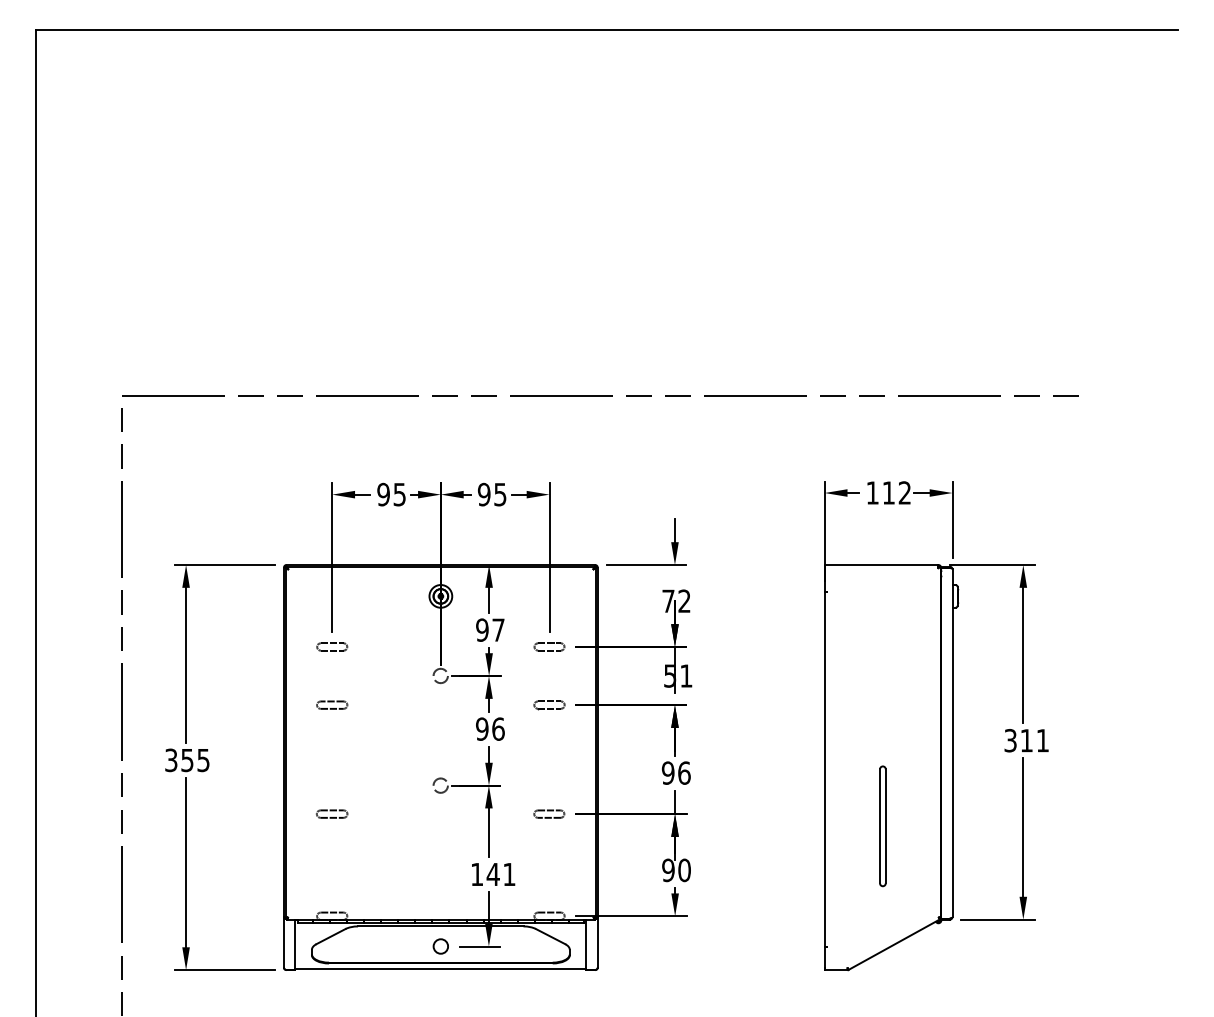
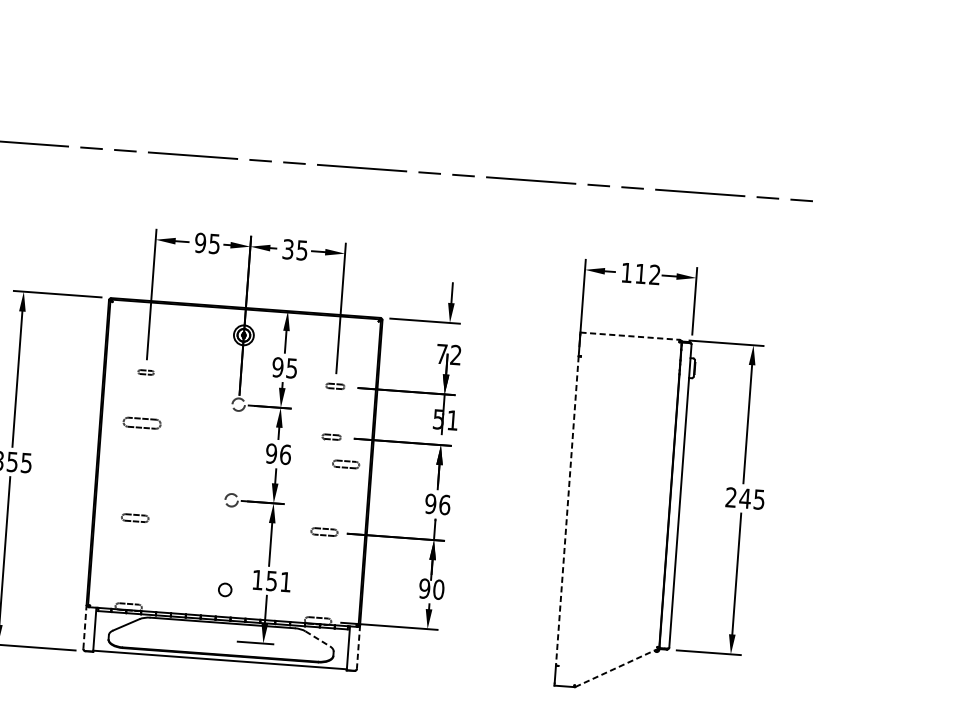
text: (483, 494) -> (287, 249), 95 -> 35
line: (881, 565) -> (629, 336), solid -> dashed
text: (498, 629) -> (292, 367), 97 -> 95
part: (332, 646) -> (146, 372), size x0.6
part: (549, 646) -> (335, 385), size x0.7
part: (332, 704) -> (142, 422), size x1.4
part: (549, 705) -> (331, 437), size x0.7
part: (568, 734) -> (346, 463), added
text: (1026, 740) -> (745, 498), 311 -> 245
line: (824, 769) -> (567, 510), solid -> dashed
part: (882, 826) -> (614, 564), removed
text: (492, 874) -> (271, 581), 141 -> 151
line: (551, 936) -> (318, 638), solid -> dashed
line: (283, 941) -> (84, 626), solid -> dashed
line: (597, 942) -> (358, 647), solid -> dashed
line: (894, 944) -> (616, 667), solid -> dashed
circle: (440, 946) -> (224, 589), moved

